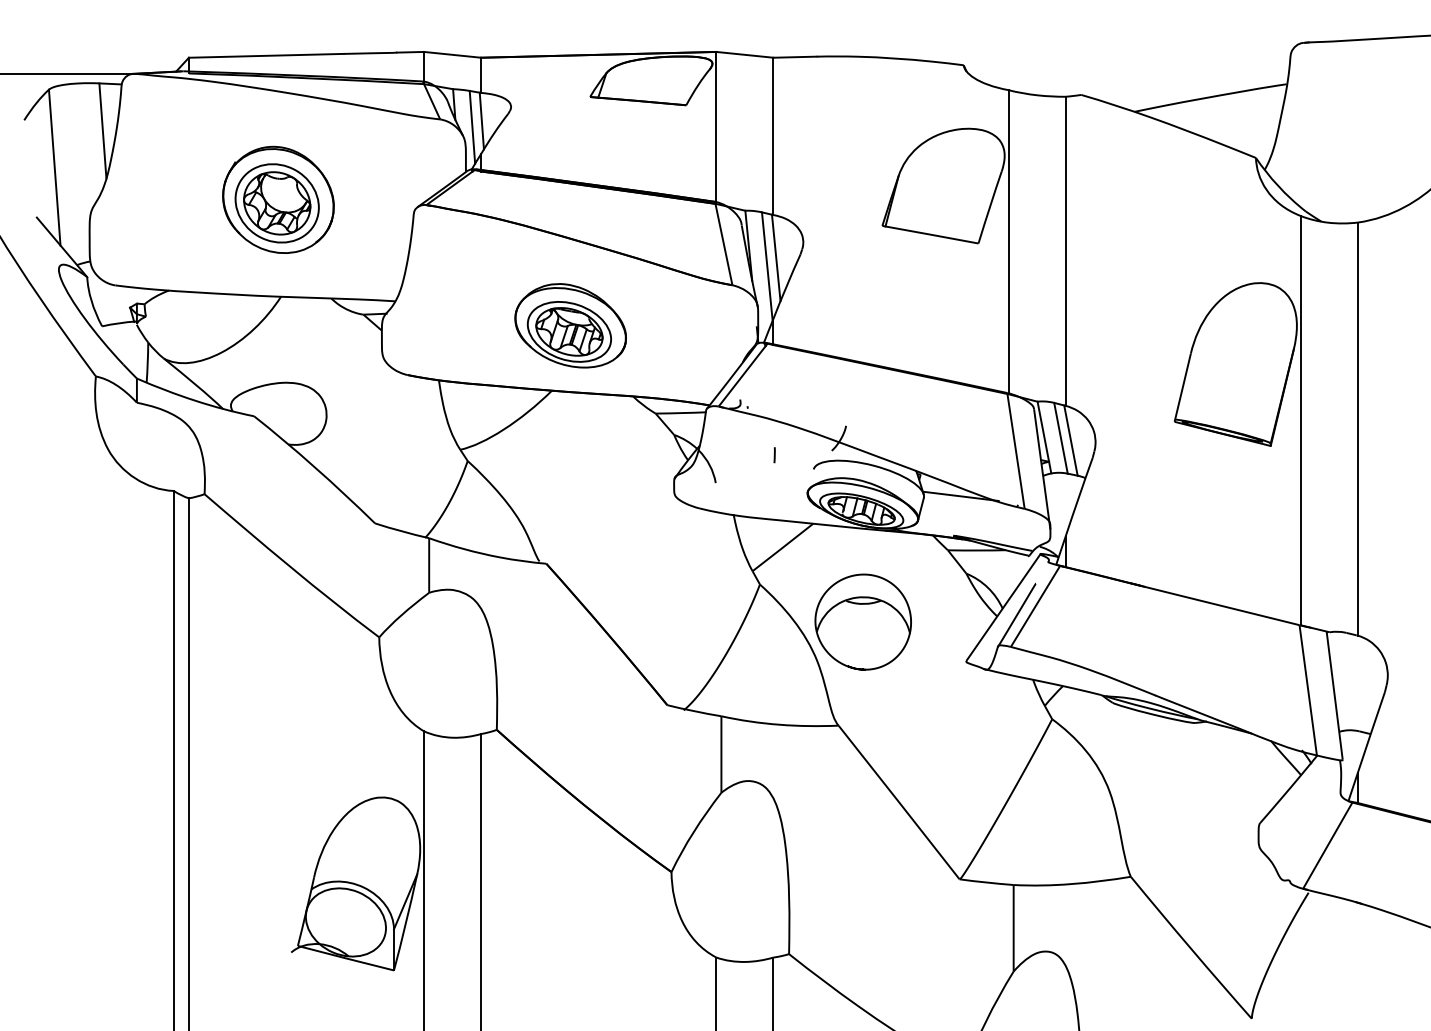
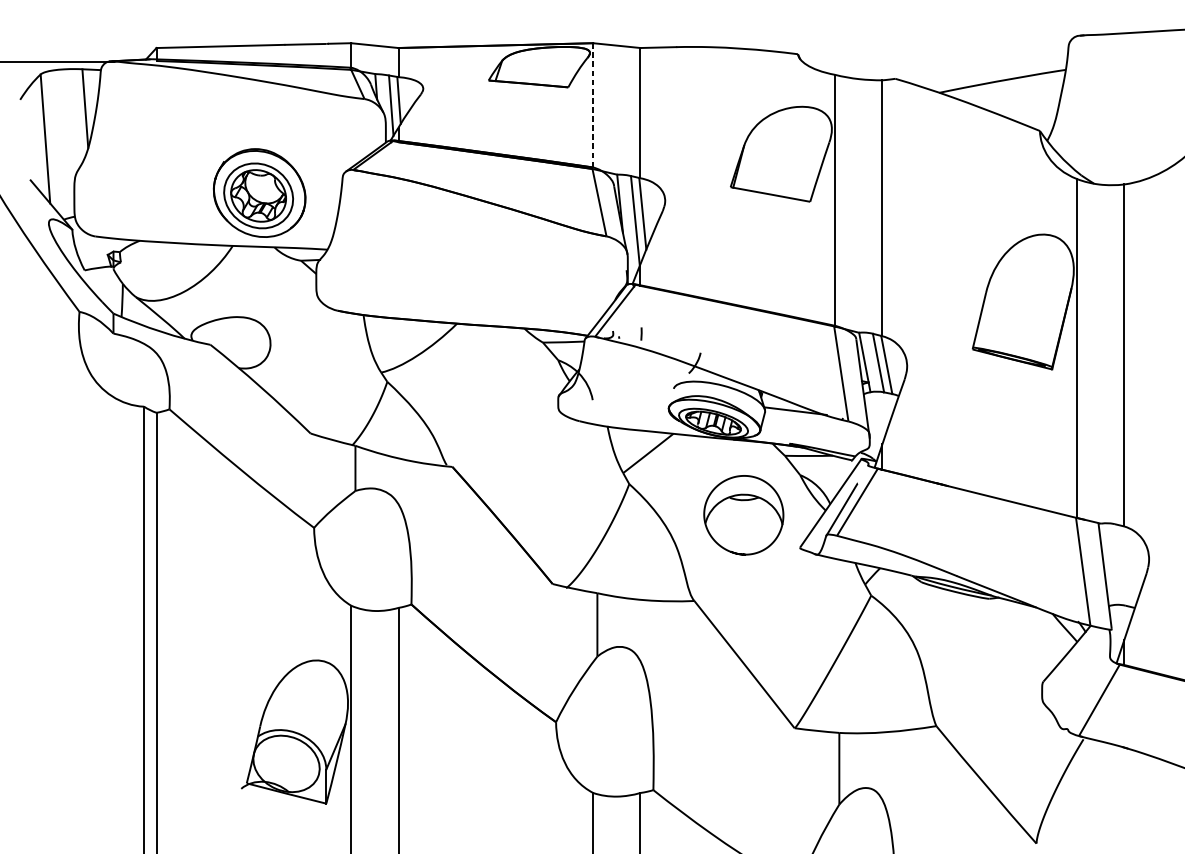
line: (716, 128) -> (593, 106), solid -> dashed
part: (278, 199) -> (259, 192), moved
part: (570, 325) -> (472, 269), removed
line: (774, 455) -> (641, 334), moved
part: (862, 621) -> (743, 514), moved

